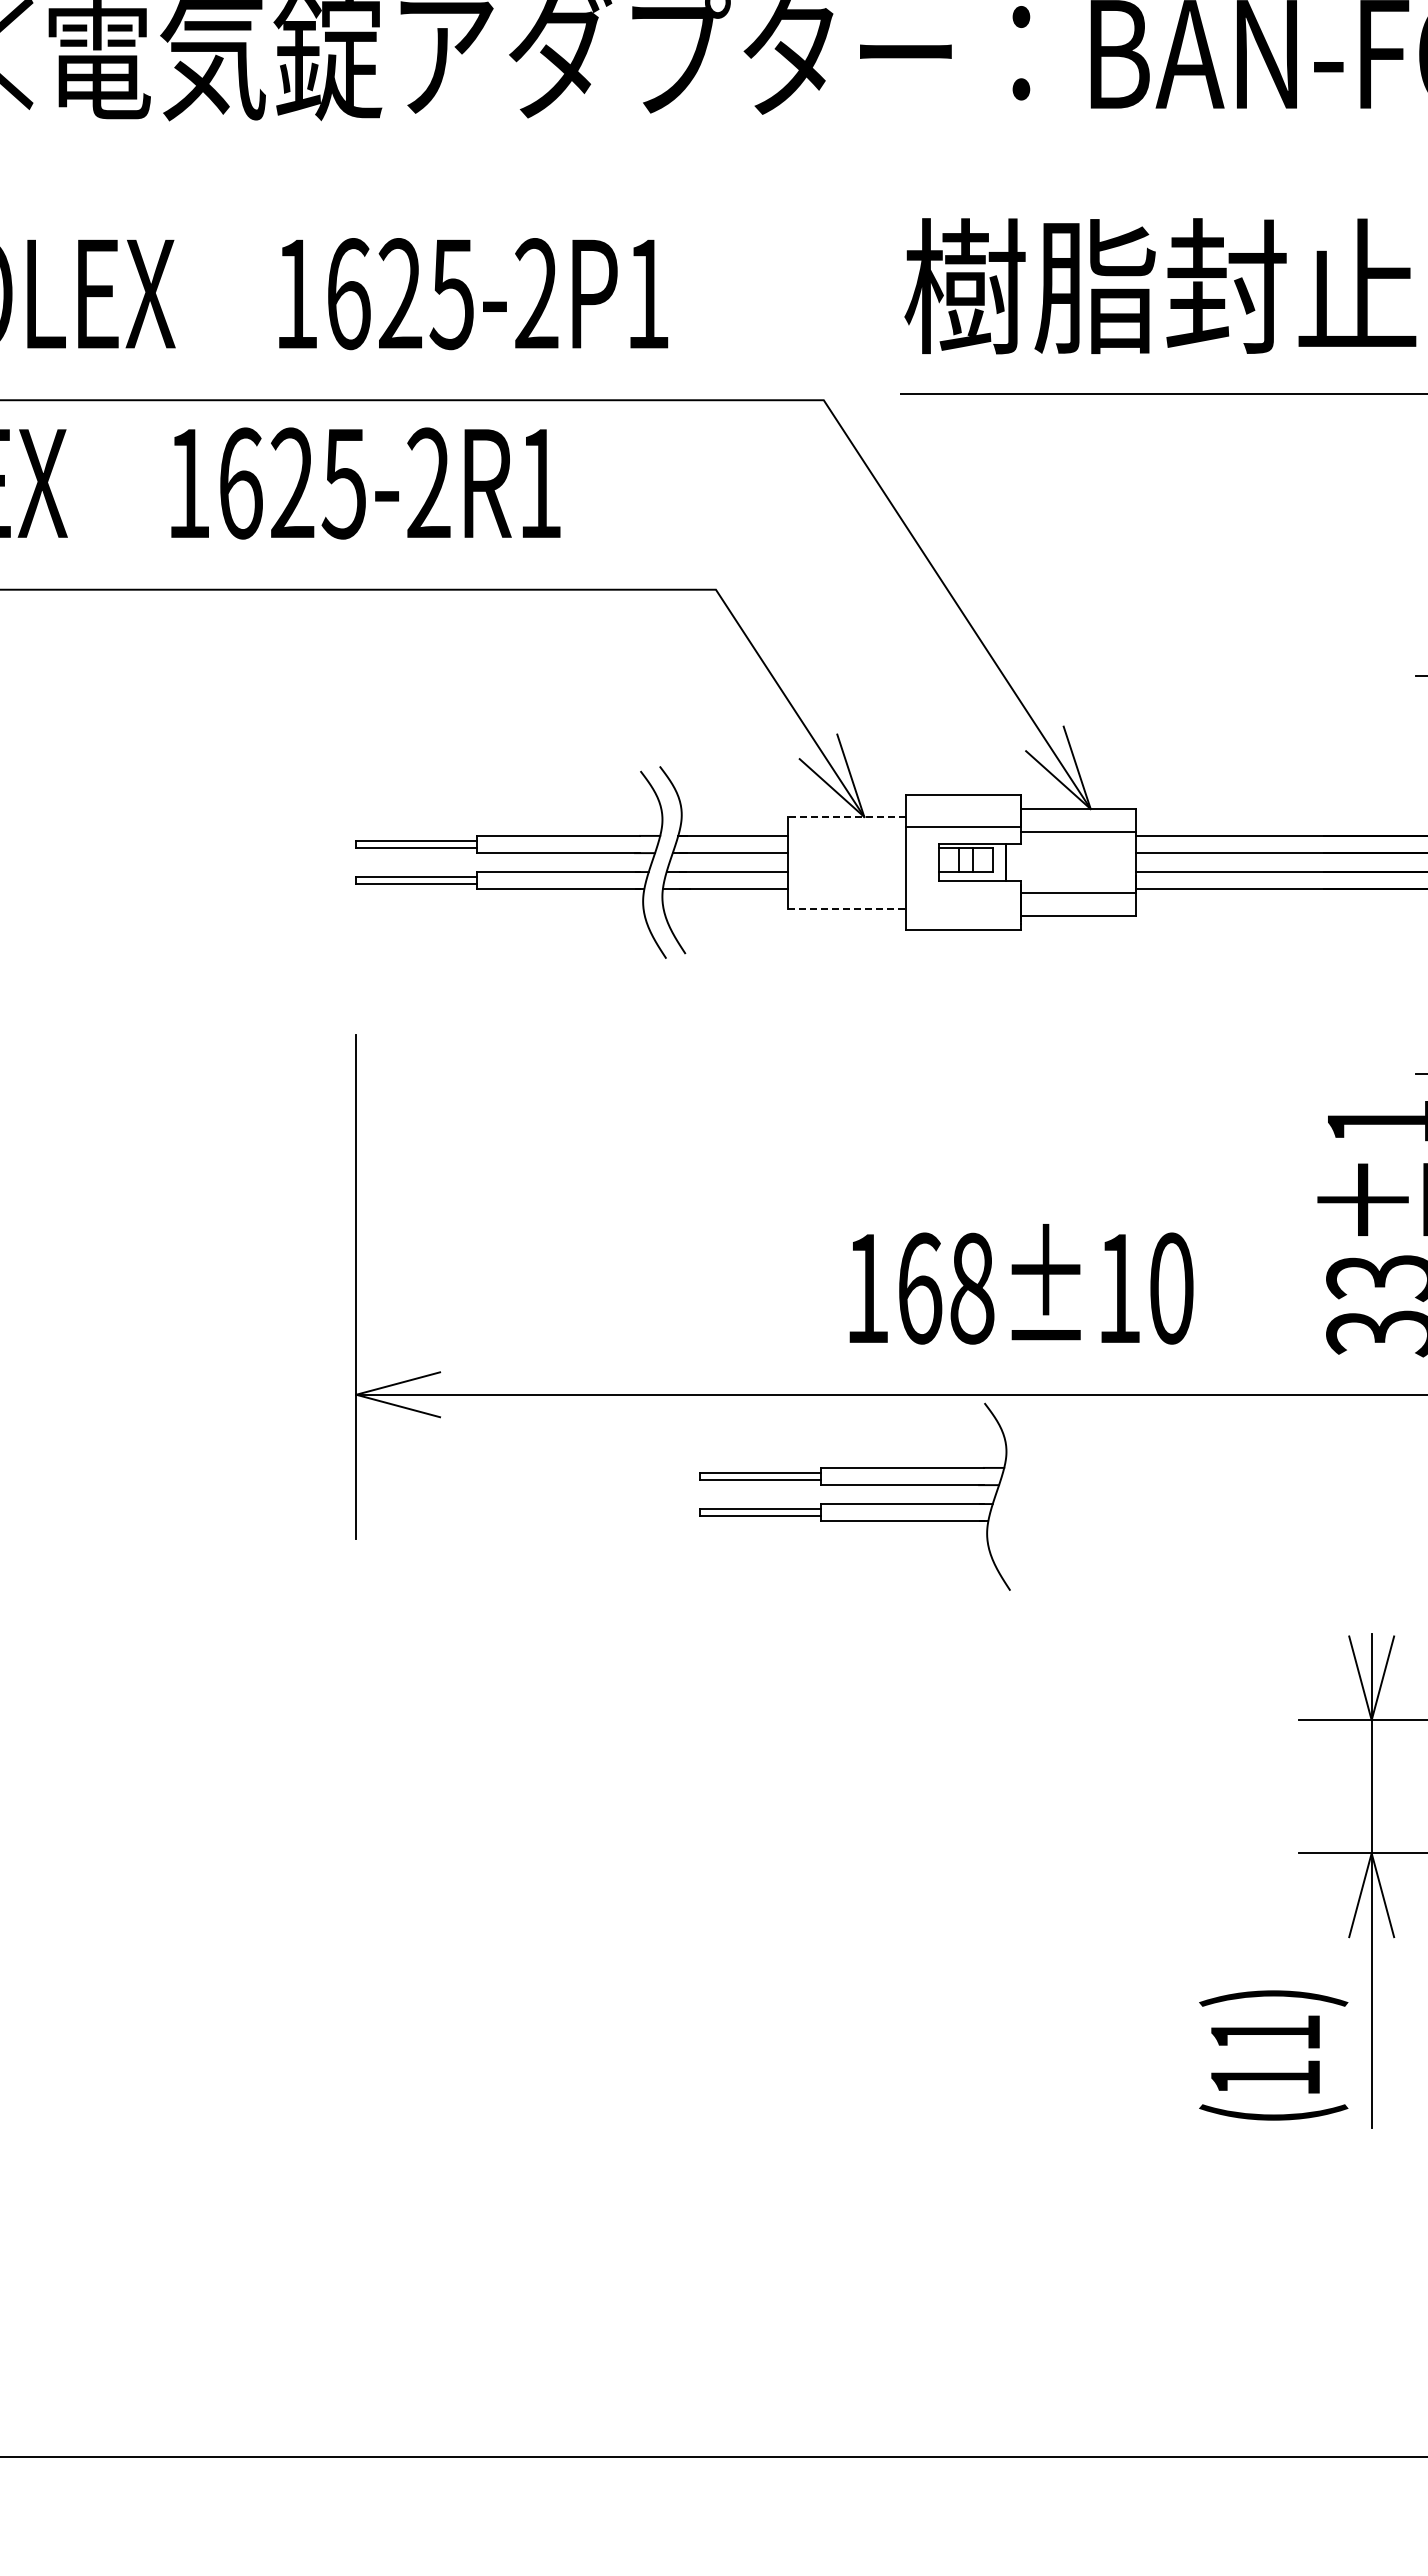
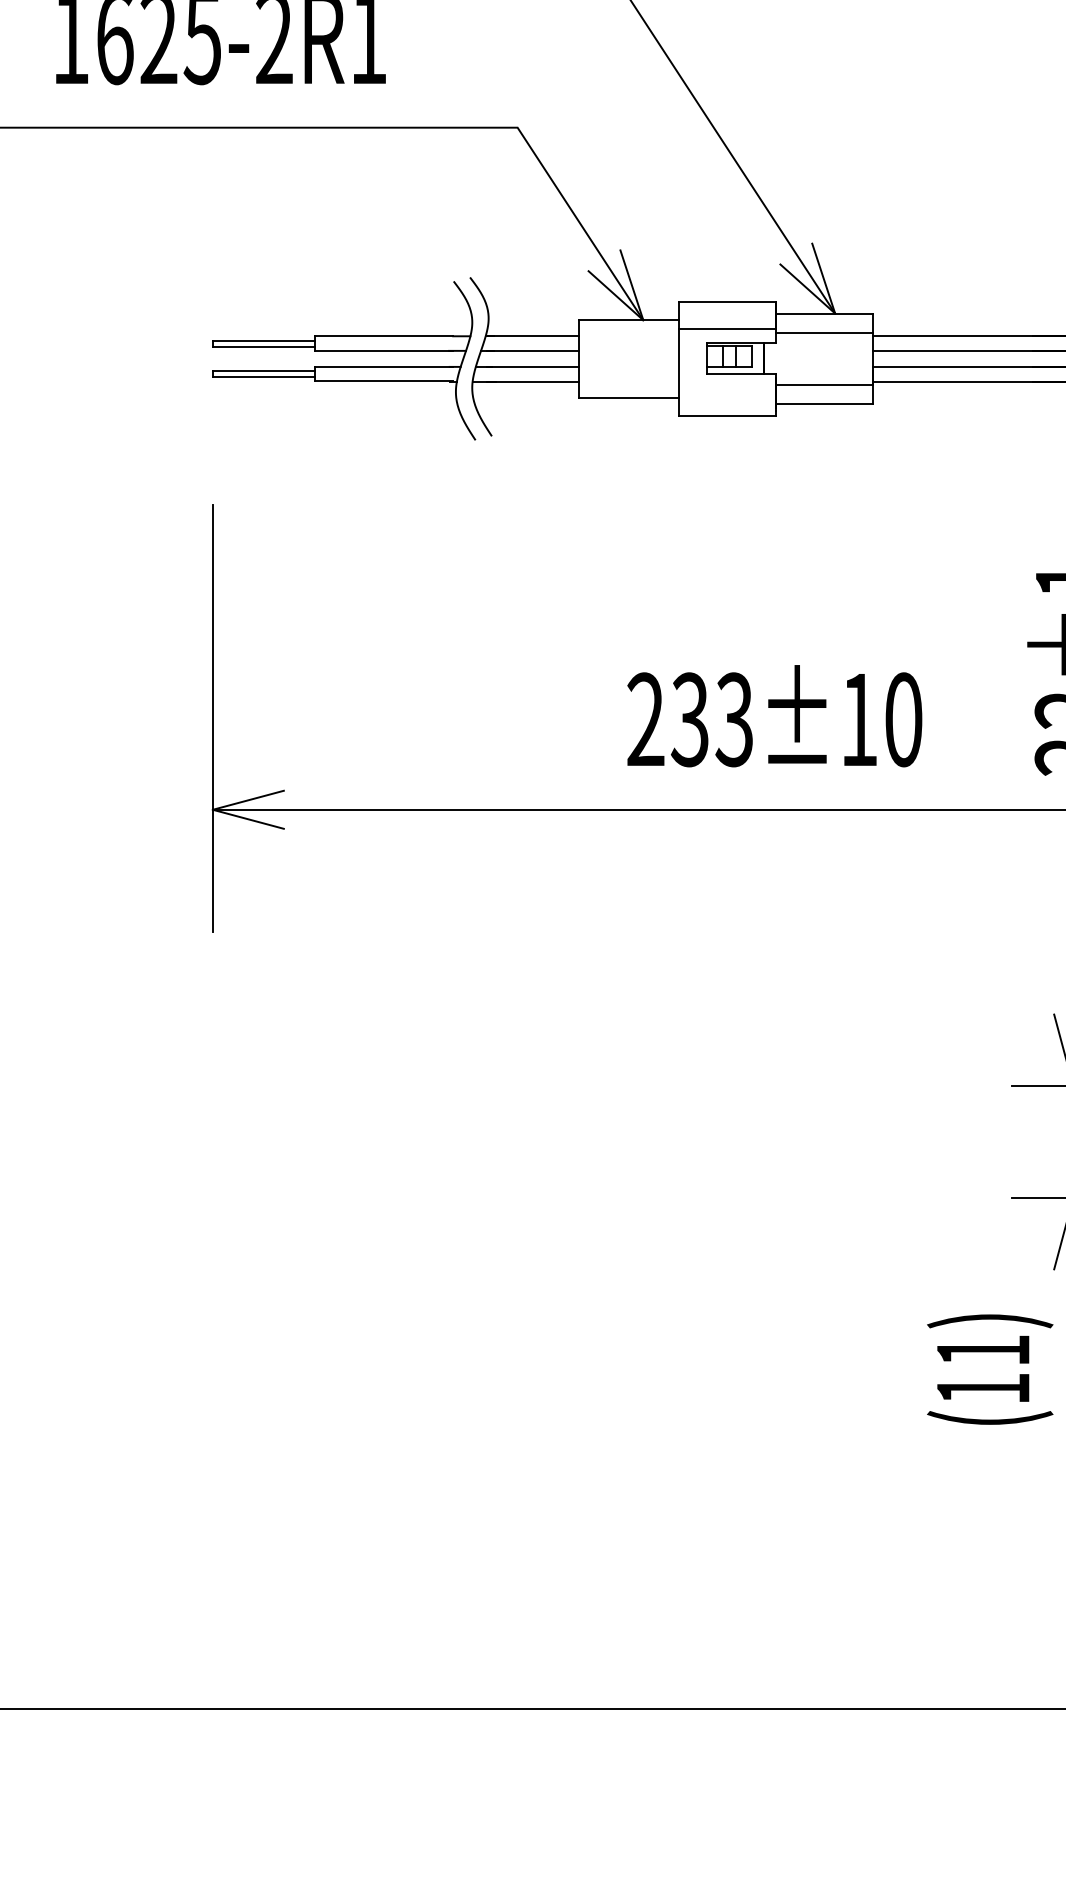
line: (846, 816) -> (628, 319), dashed -> solid
line: (847, 908) -> (629, 397), dashed -> solid
text: (919, 1288) -> (690, 719), 168±10 -> 233±10
part: (854, 1503) -> (635, 901), removed

